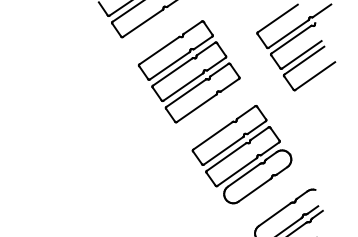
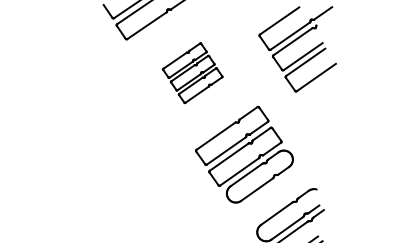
part: (189, 70) -> (192, 72), size x0.6

